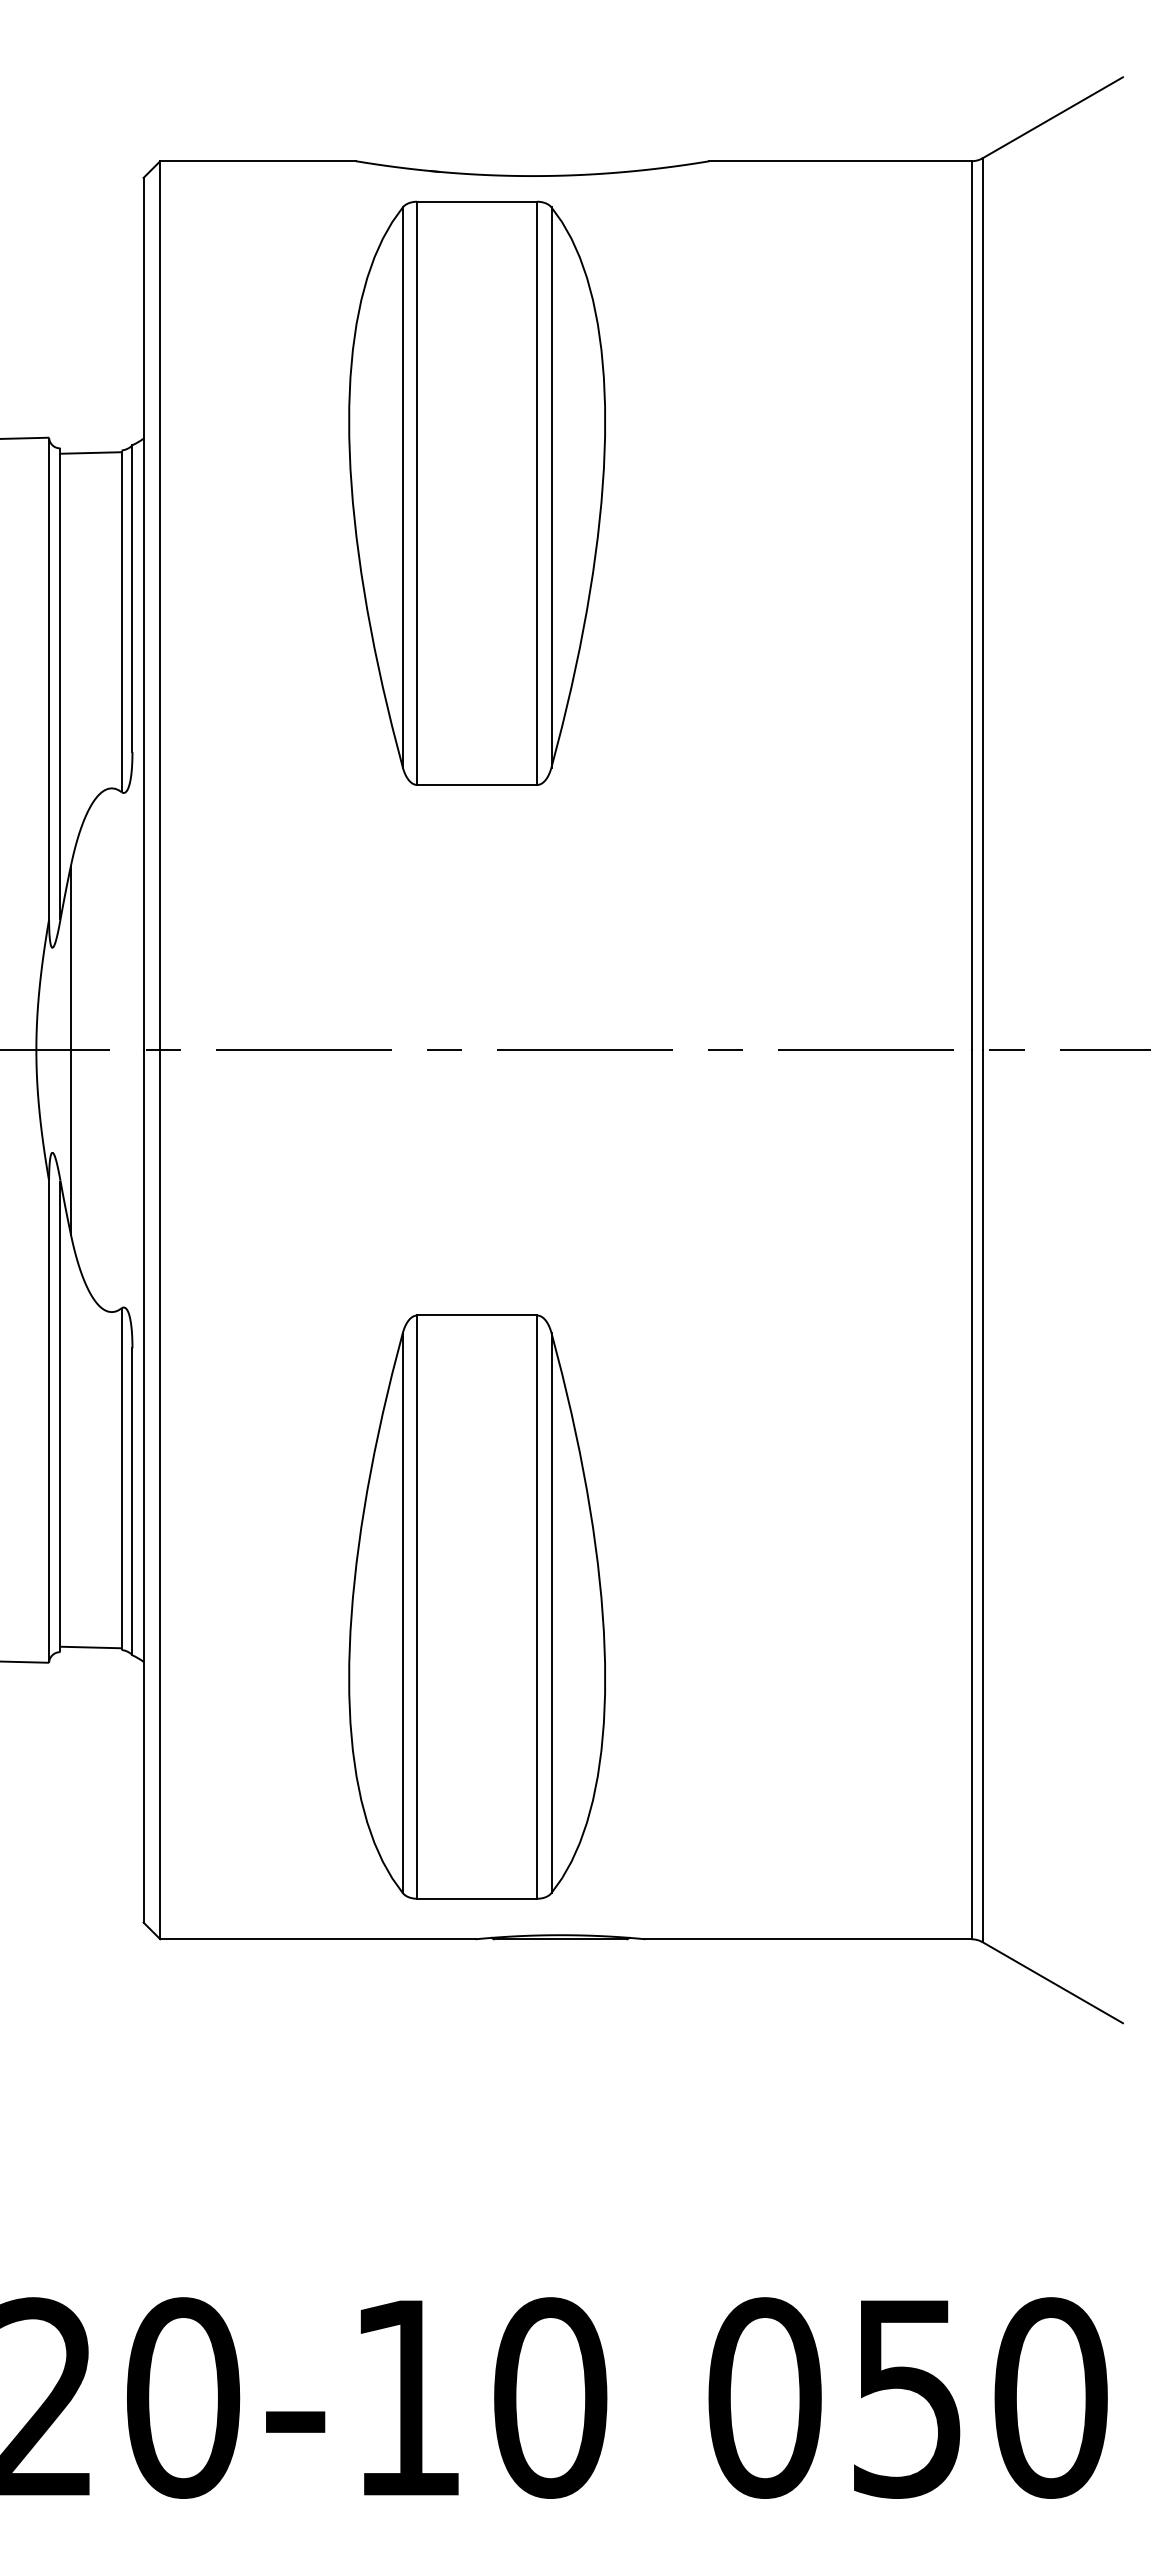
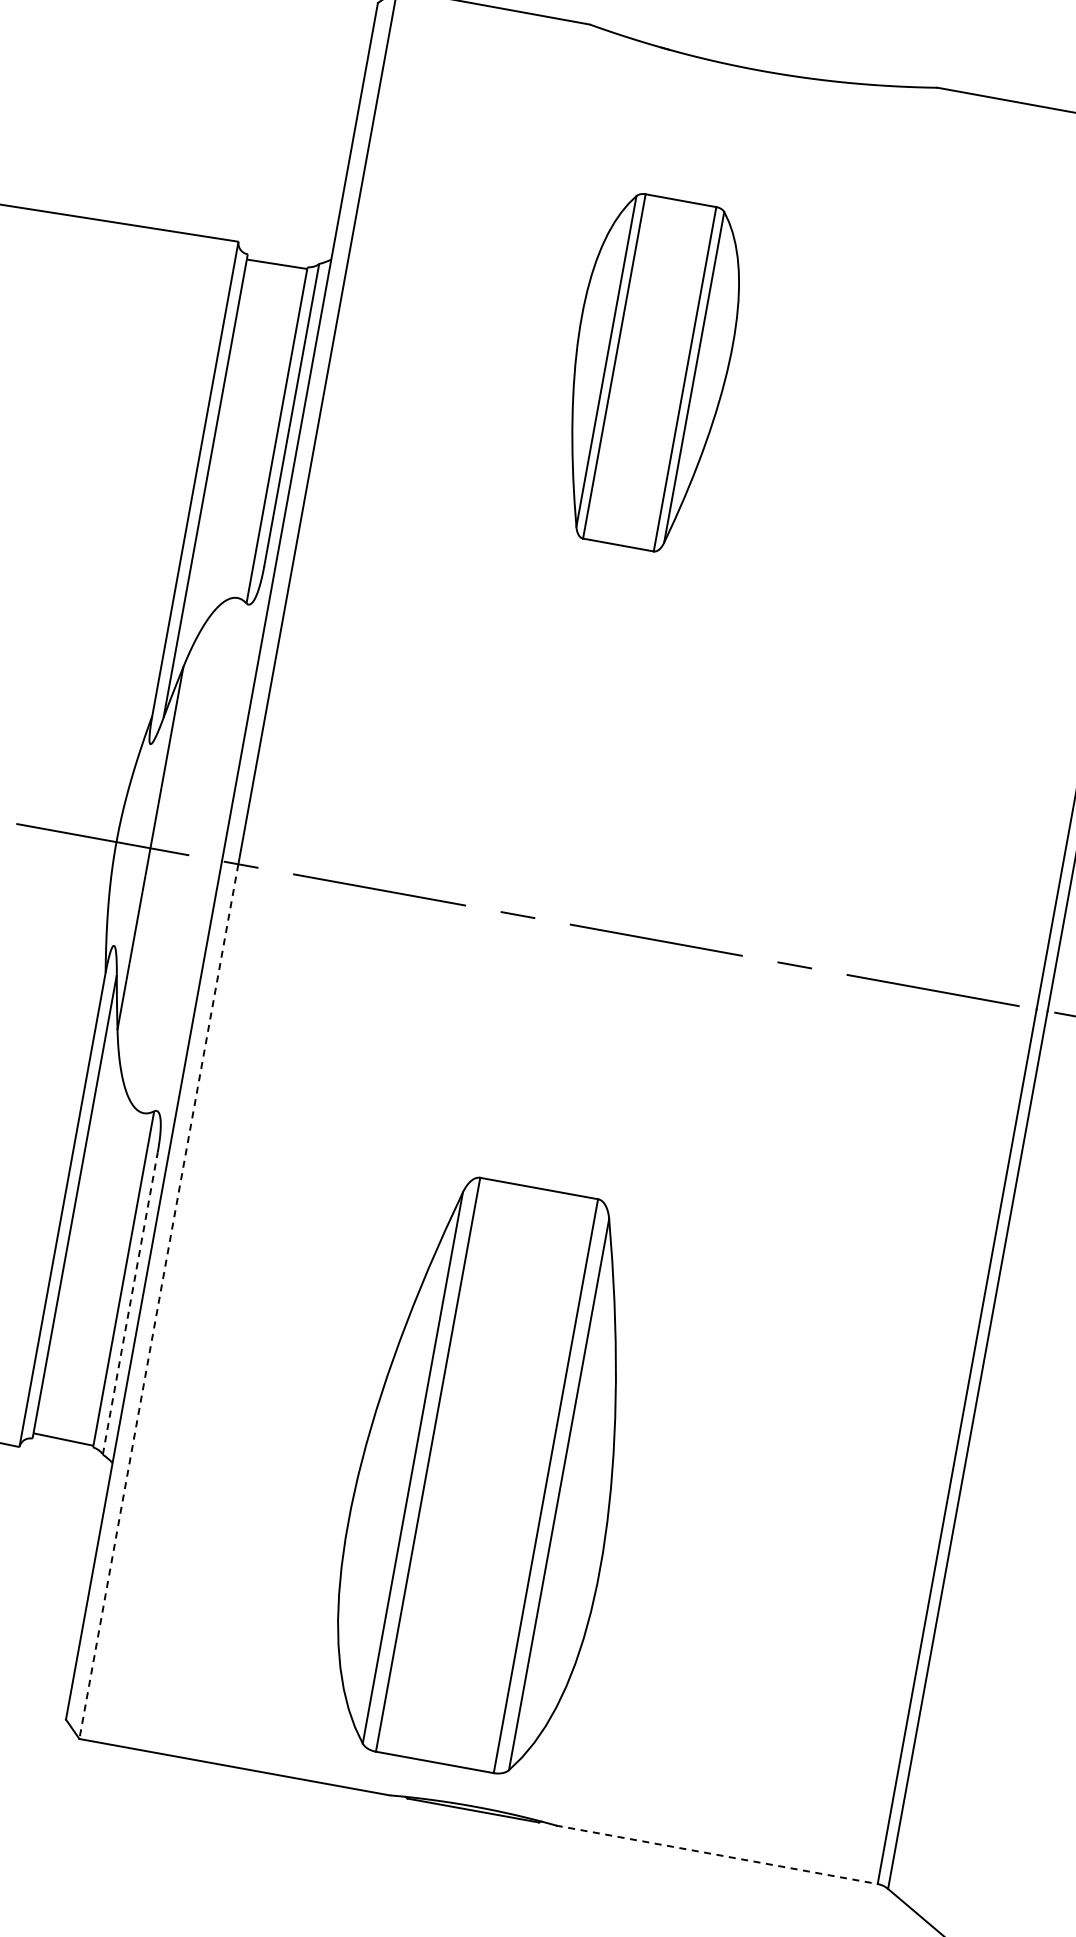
part: (476, 492) -> (649, 372), size x0.6
line: (160, 1494) -> (159, 1301), solid -> dashed
line: (132, 1501) -> (130, 1303), solid -> dashed
part: (476, 1606) -> (486, 1474), moved
line: (808, 1939) -> (717, 1855), solid -> dashed

